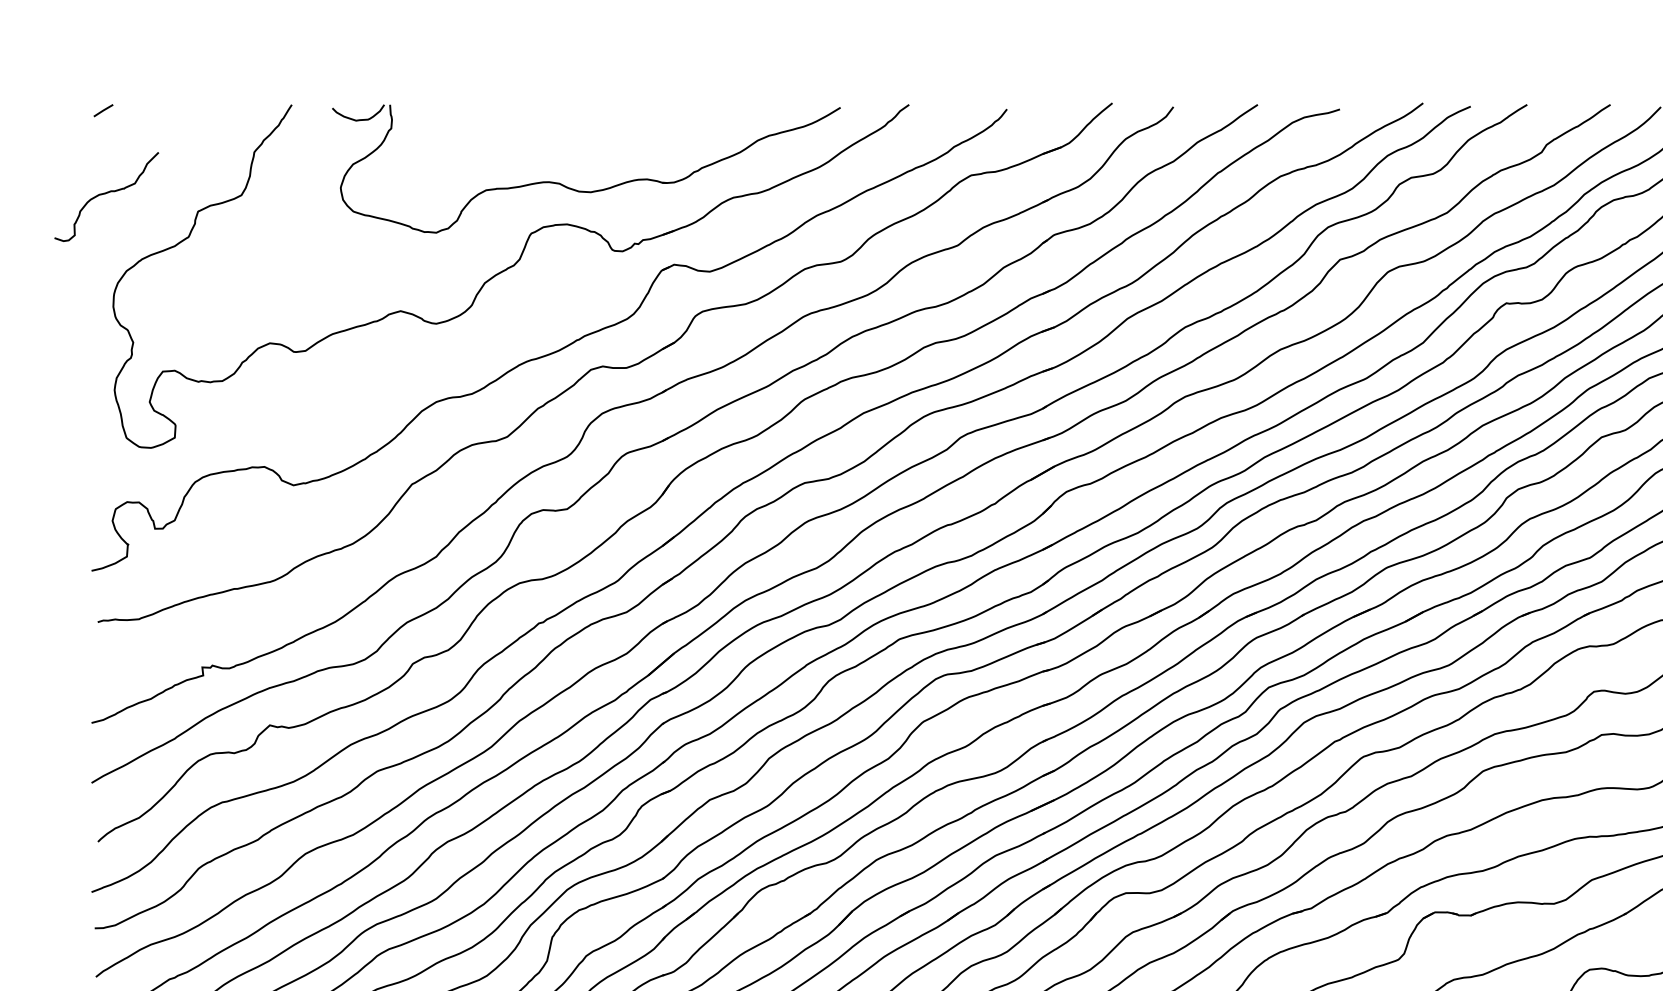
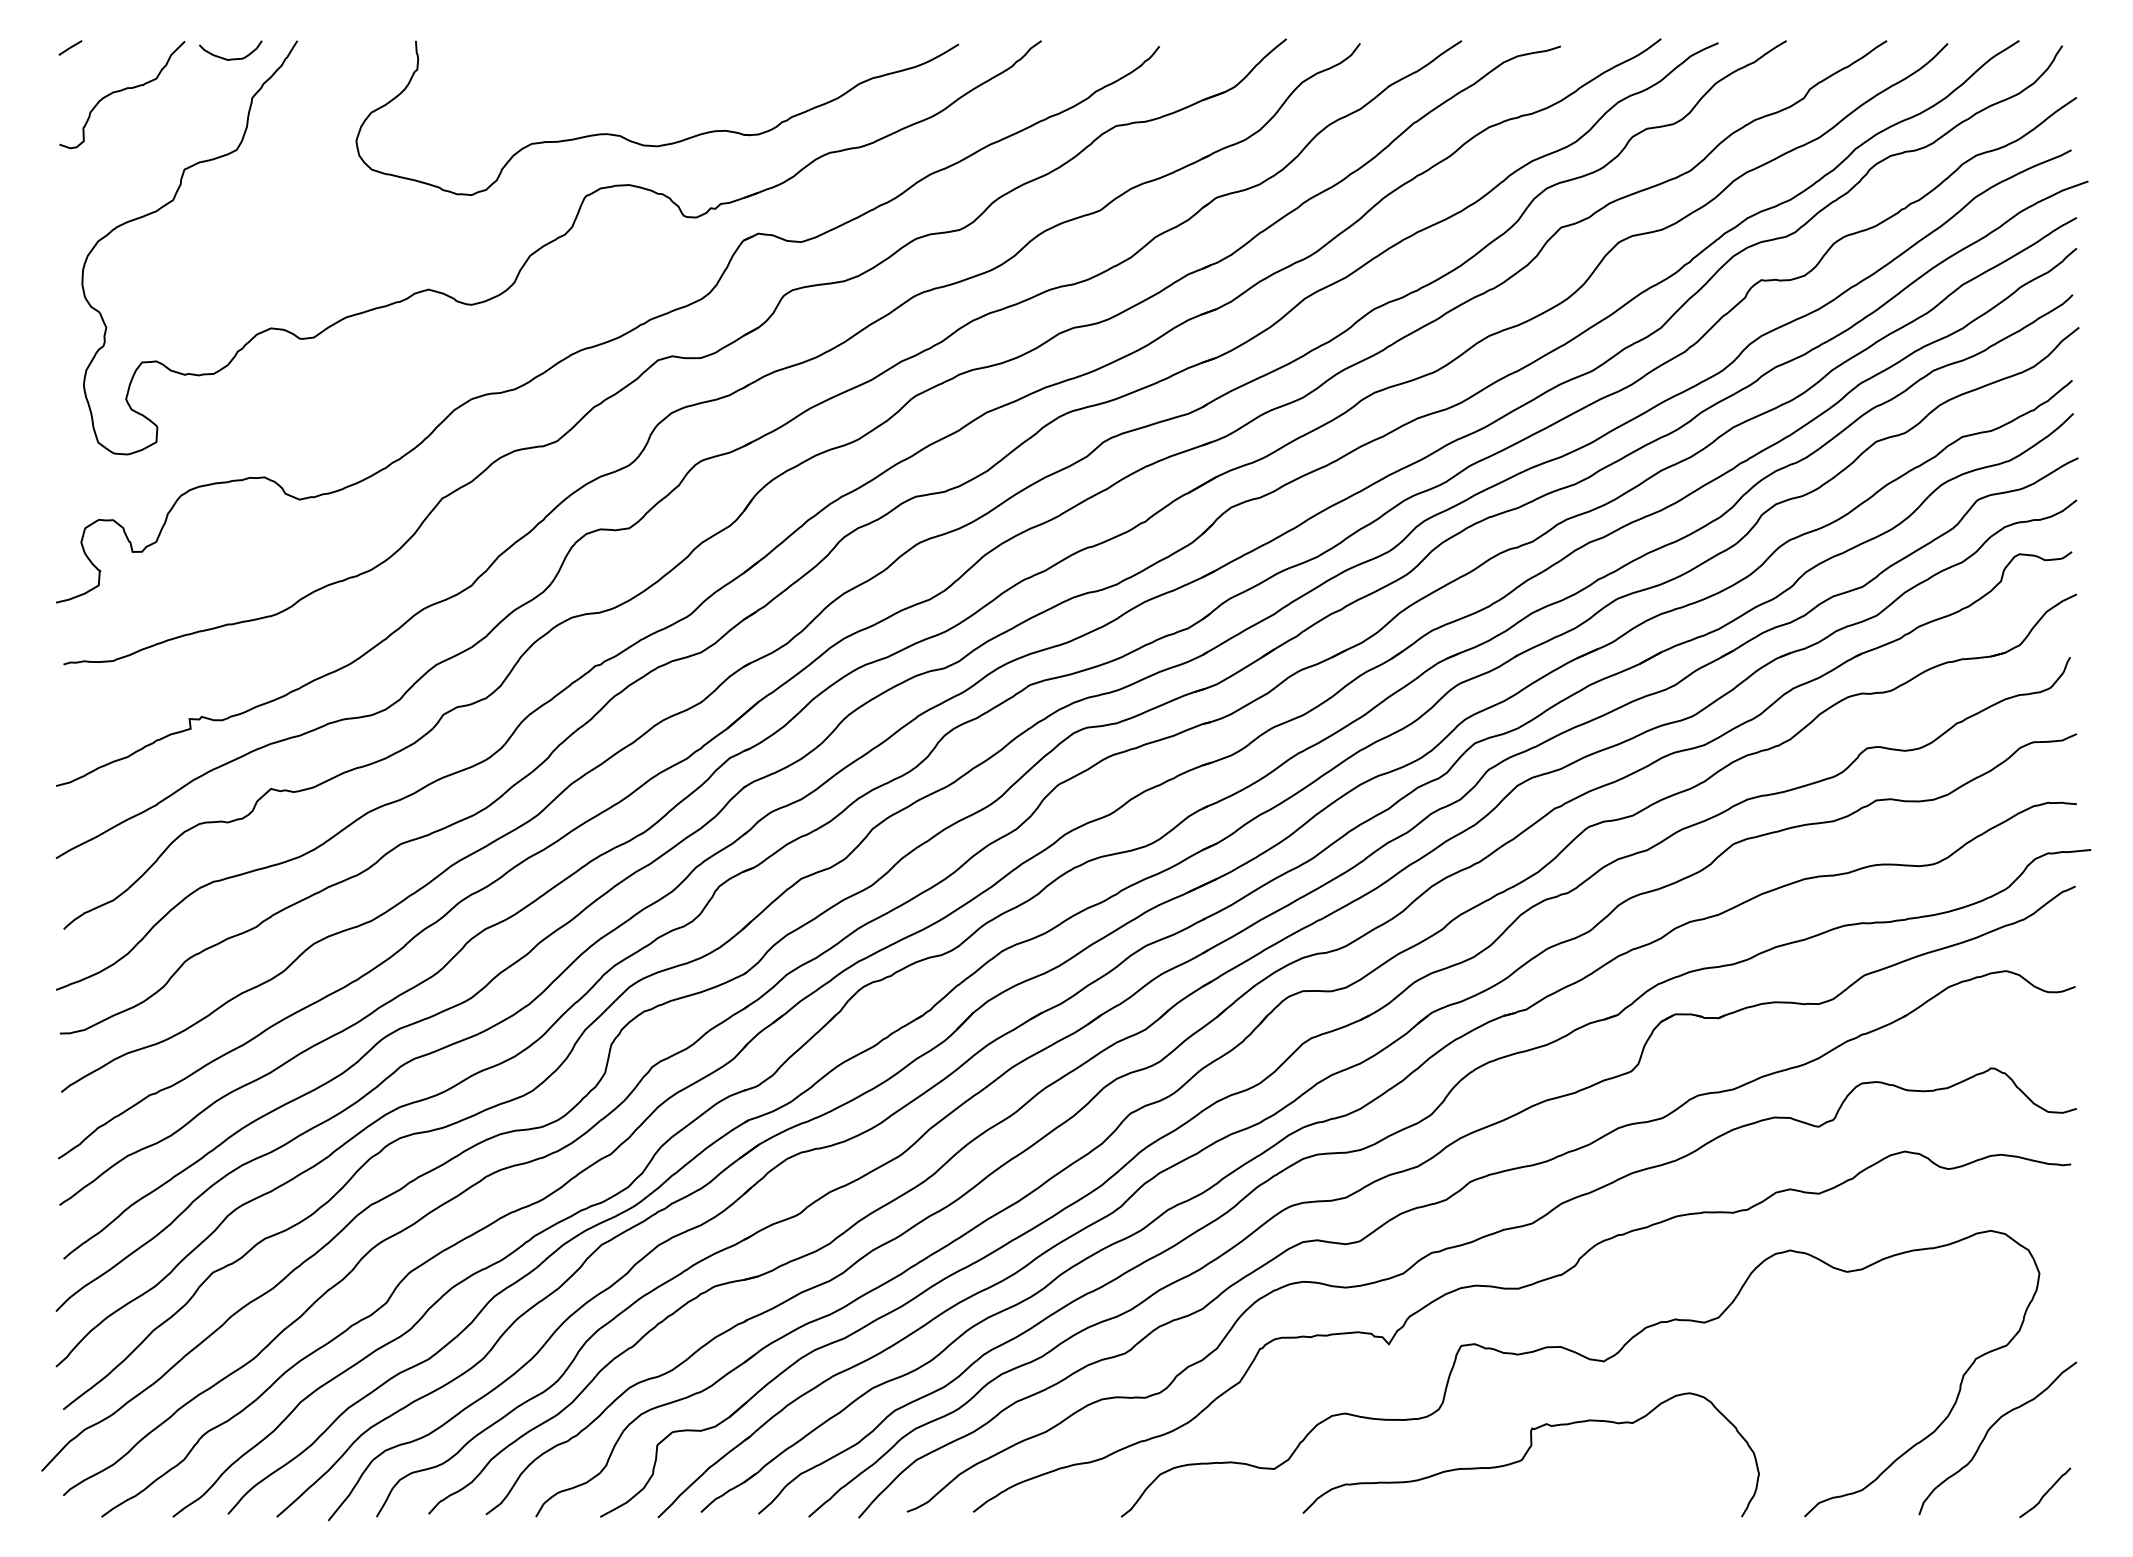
curve: (358, 119) -> (230, 58), moved
curve: (106, 194) -> (121, 91), moved

